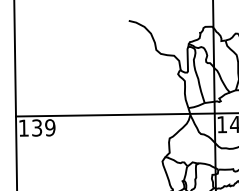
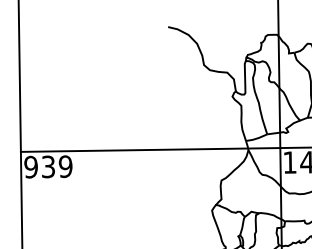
text: (23, 127) -> (30, 166), 139 -> 939

